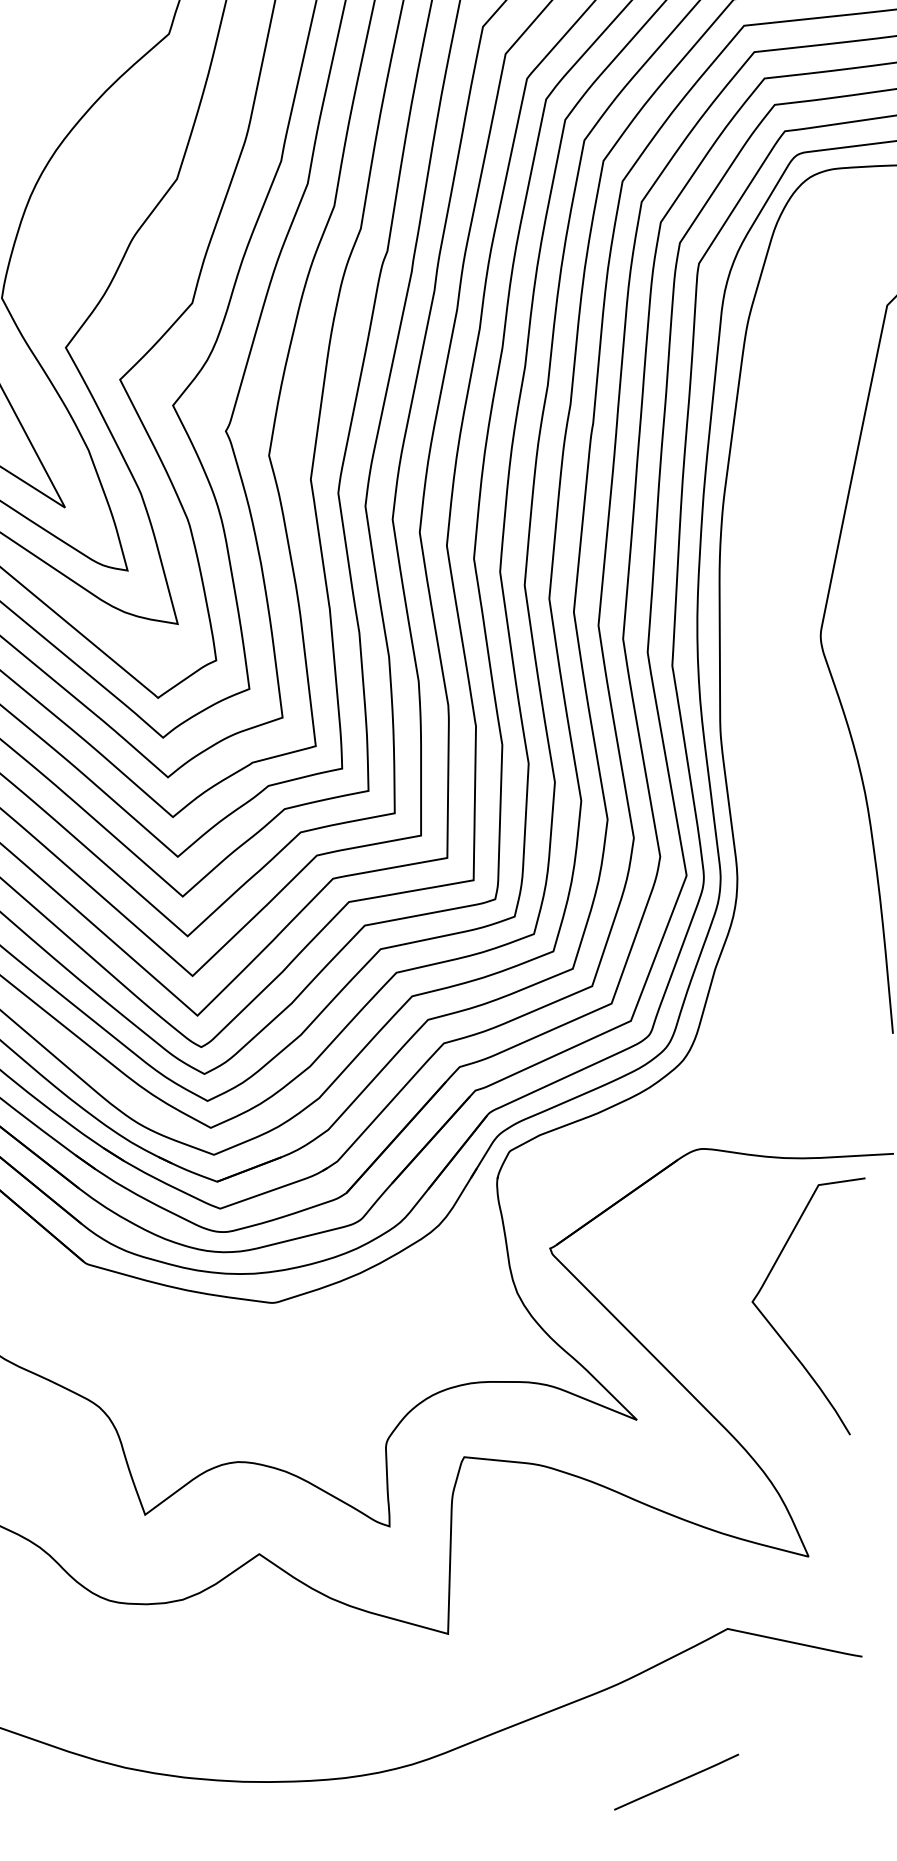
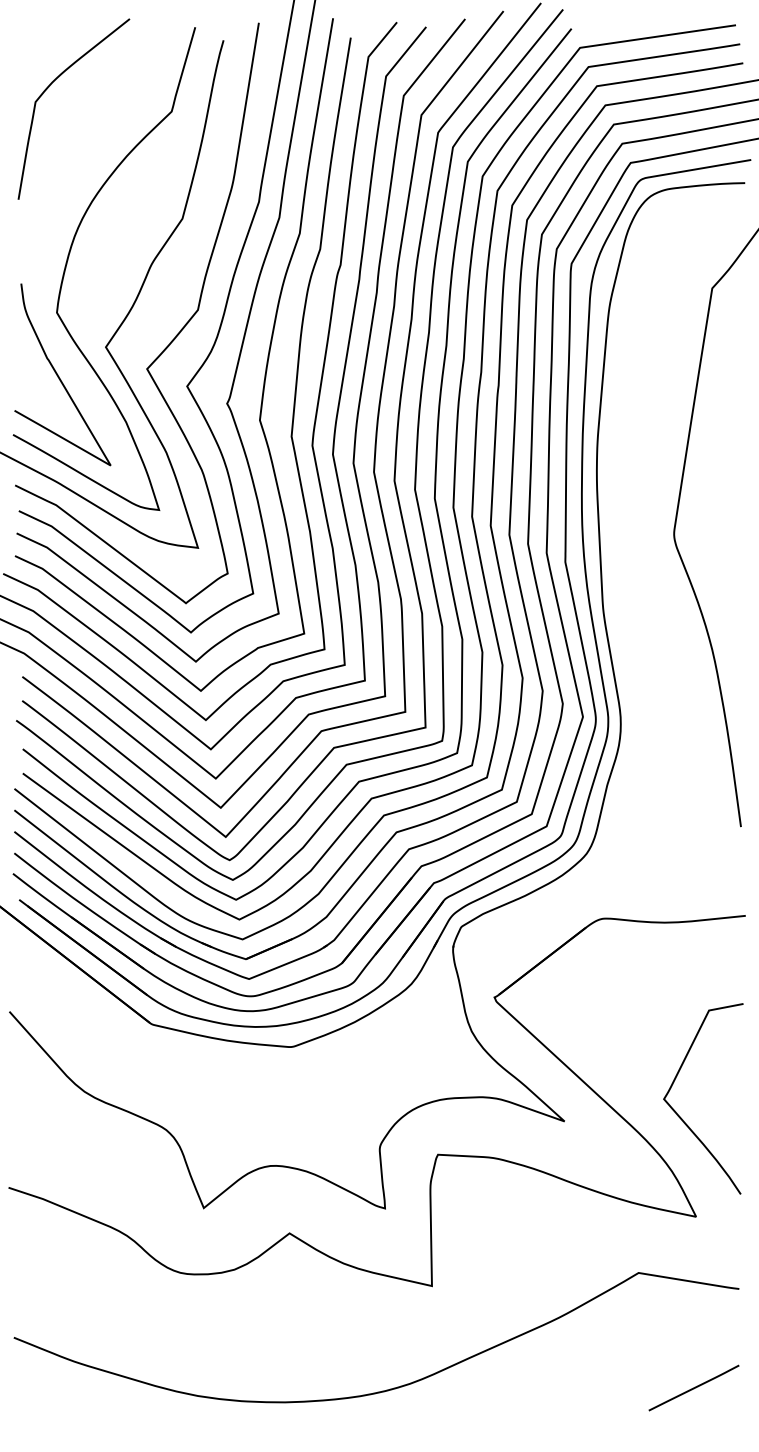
curve: (776, 1329) -> (682, 1118), moved
line: (675, 1781) -> (693, 1387), moved

